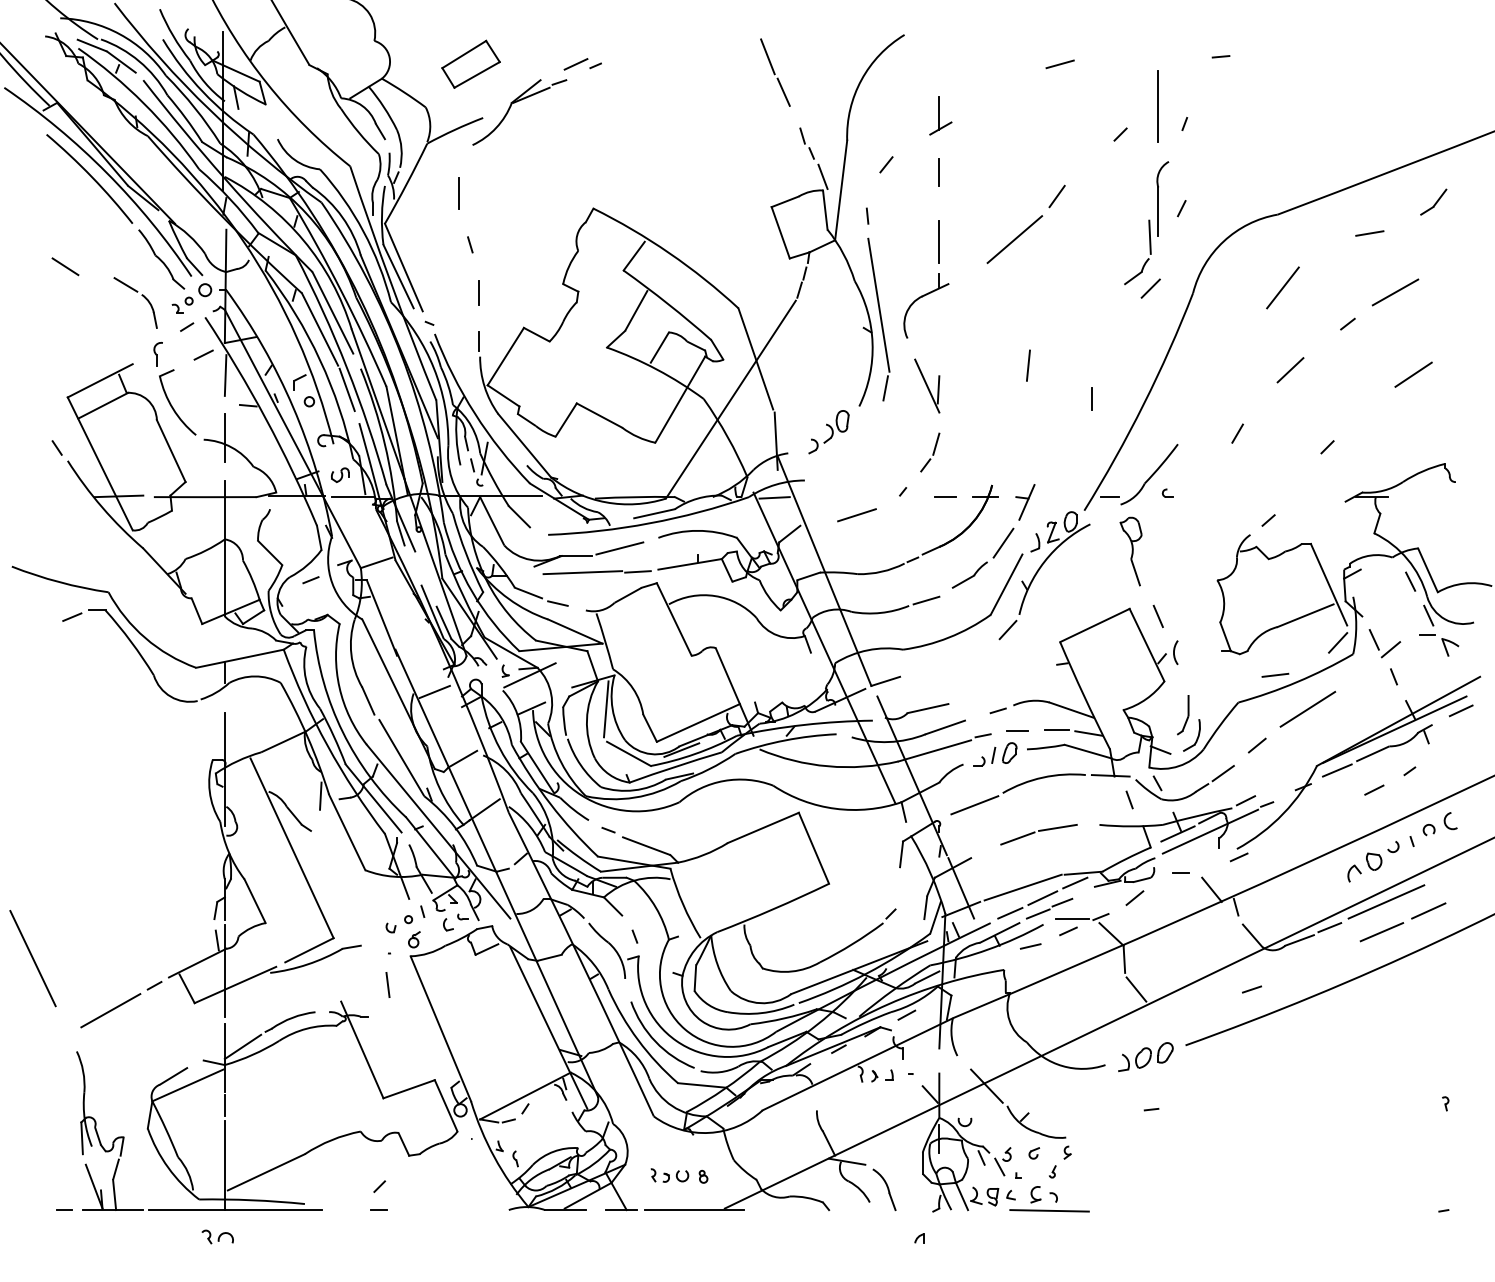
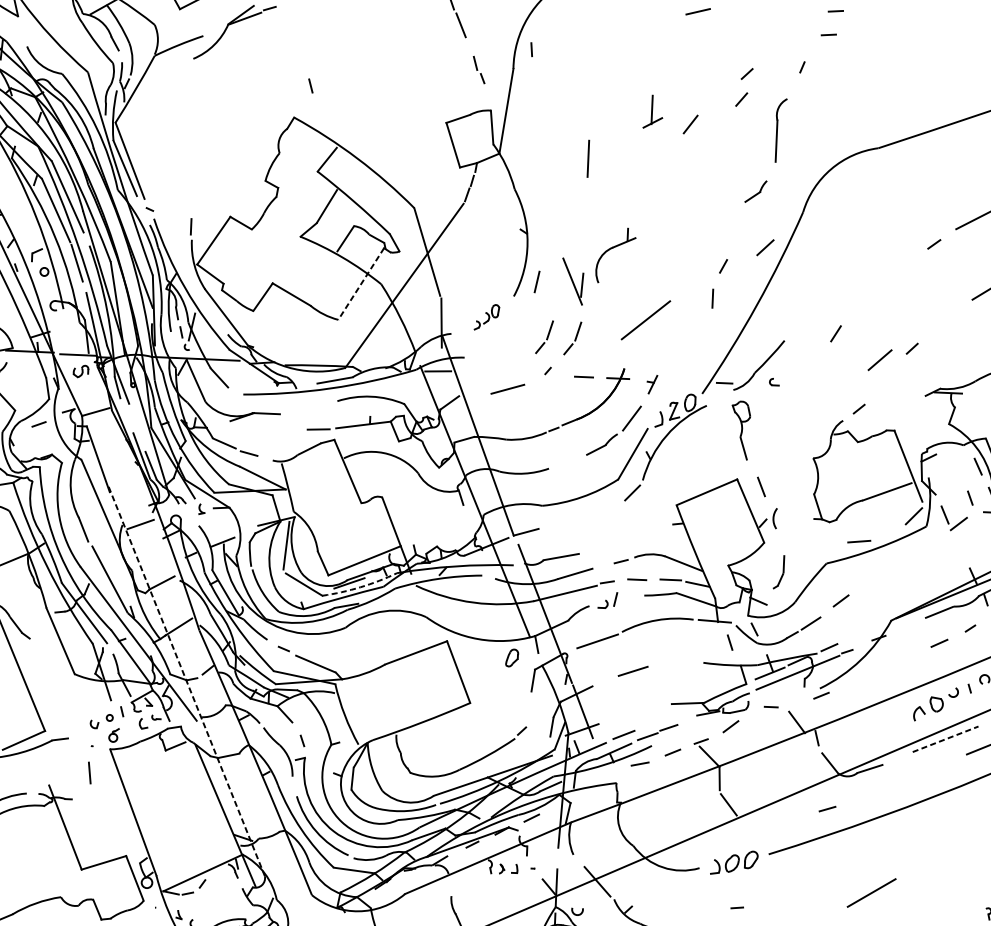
line: (1213, 84) -> (828, 34), added
line: (1158, 106) -> (780, 51), removed
part: (940, 115) -> (653, 111), moved
line: (886, 164) -> (741, 99), moved
line: (939, 171) -> (591, 98), removed
line: (822, 176) -> (491, 98), removed
line: (458, 193) -> (179, 99), removed
line: (1181, 208) -> (723, 266), moved
line: (867, 215) -> (531, 49), moved
line: (1369, 233) -> (956, 167), removed
line: (1149, 236) -> (768, 162), removed
line: (1014, 239) -> (645, 320), moved
line: (470, 244) -> (311, 85), moved
line: (1282, 287) -> (879, 210), removed
line: (1150, 288) -> (765, 247), moved
line: (478, 292) -> (192, 184), removed
part: (922, 297) -> (612, 248), moved
line: (878, 304) -> (534, 210), removed
line: (1027, 365) -> (659, 267), removed
line: (1290, 370) -> (880, 360), moved
line: (680, 399) -> (361, 283), solid -> dashed
part: (828, 432) -> (486, 317), size x0.7
part: (897, 452) -> (544, 337), added
part: (340, 474) -> (81, 370), moved
part: (1025, 502) -> (652, 384), size x0.6
line: (619, 548) -> (303, 408), removed
line: (582, 572) -> (271, 427), removed
line: (926, 600) -> (564, 464), removed
line: (529, 675) -> (222, 513), removed
line: (1393, 676) -> (969, 497), moved
line: (1307, 708) -> (871, 892), moved
part: (1191, 735) -> (785, 589), removed
part: (1009, 752) -> (511, 657), moved
arc: (695, 754) -> (361, 587), solid -> dashed
line: (1337, 770) -> (908, 625), removed
line: (320, 795) -> (39, 608), removed
line: (1057, 827) -> (667, 663), removed
line: (496, 873) -> (186, 681), solid -> dashed
line: (1075, 882) -> (680, 711), removed
line: (1022, 887) -> (635, 713), removed
line: (1042, 897) -> (652, 722), removed
line: (1386, 901) -> (945, 738), solid -> dashed
line: (1071, 918) -> (676, 741), removed
line: (1329, 927) -> (896, 759), removed
line: (1381, 932) -> (940, 765), removed

